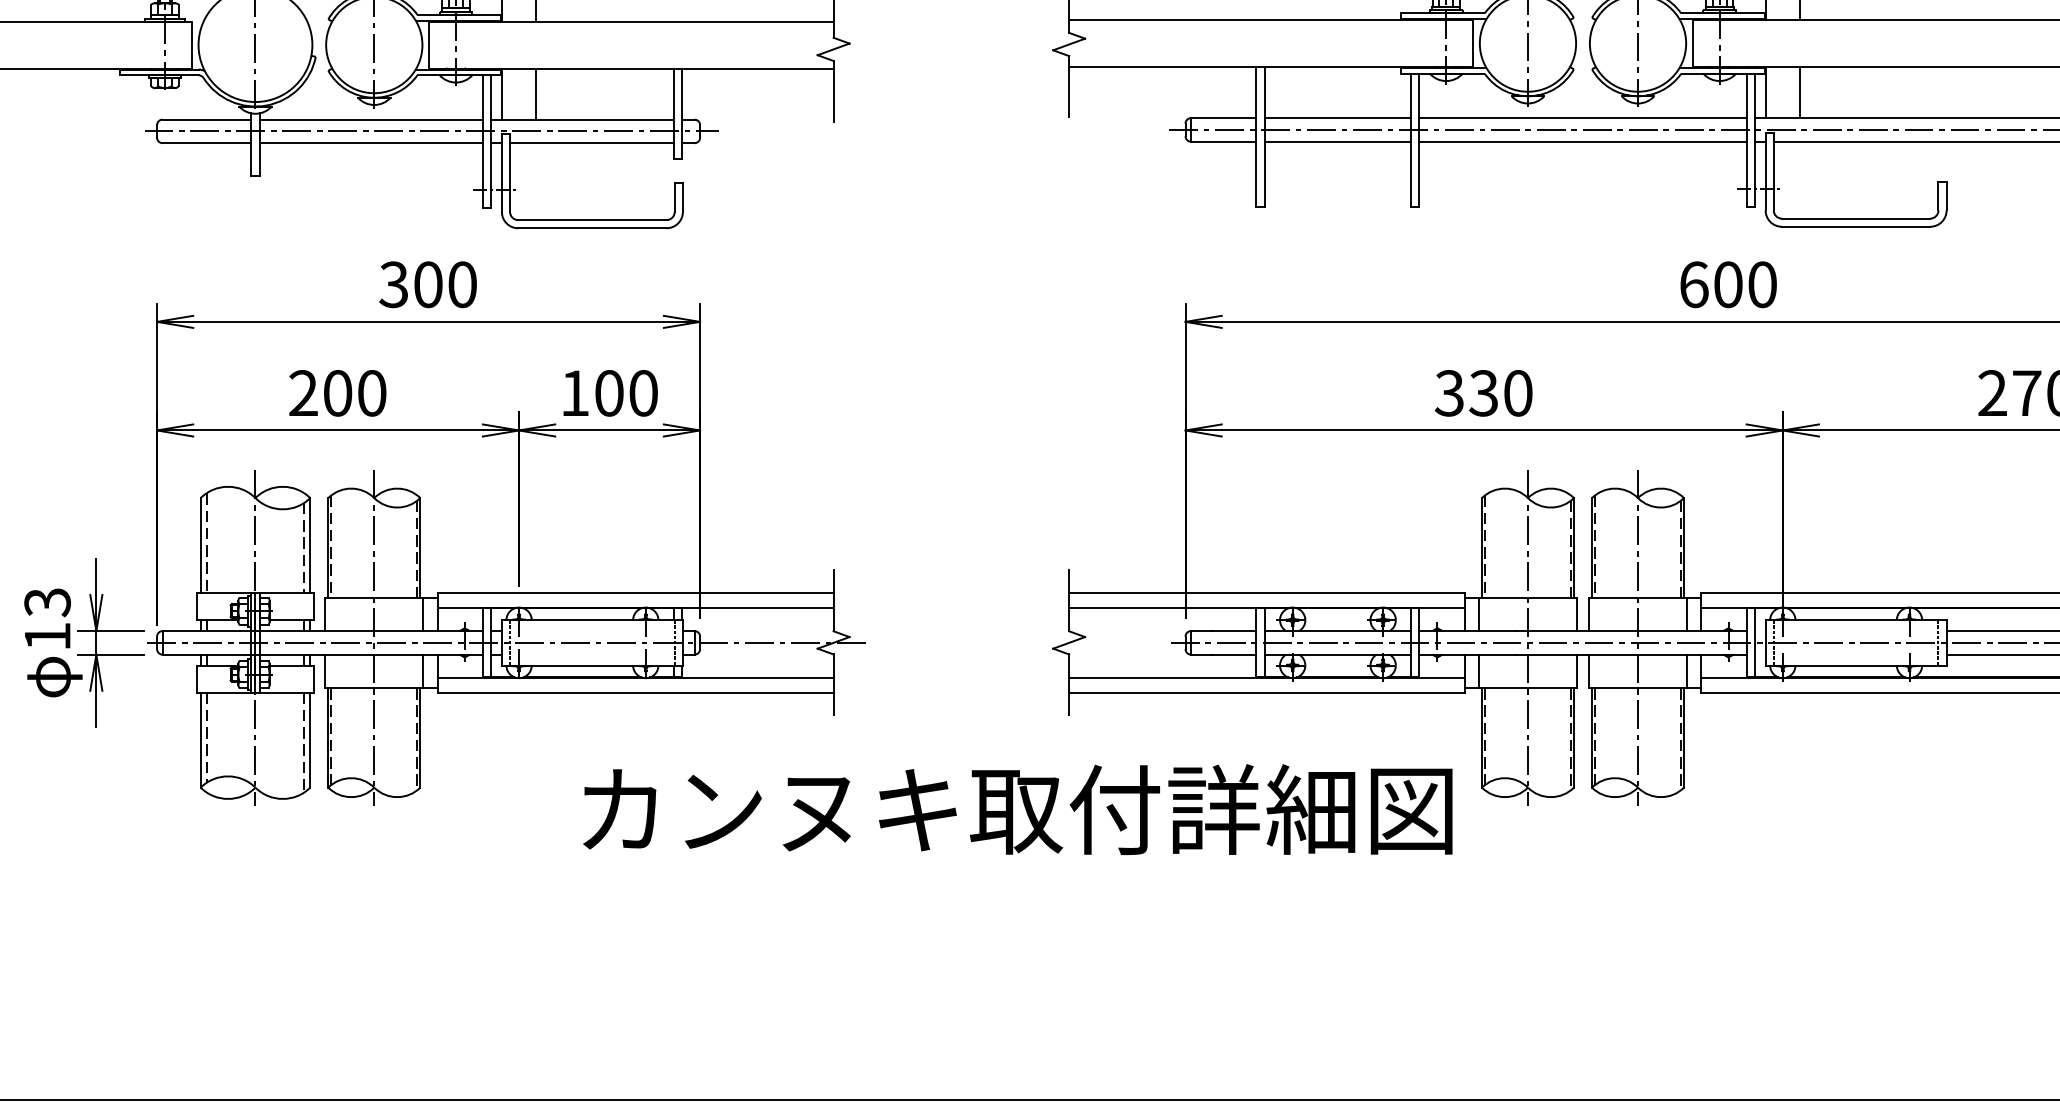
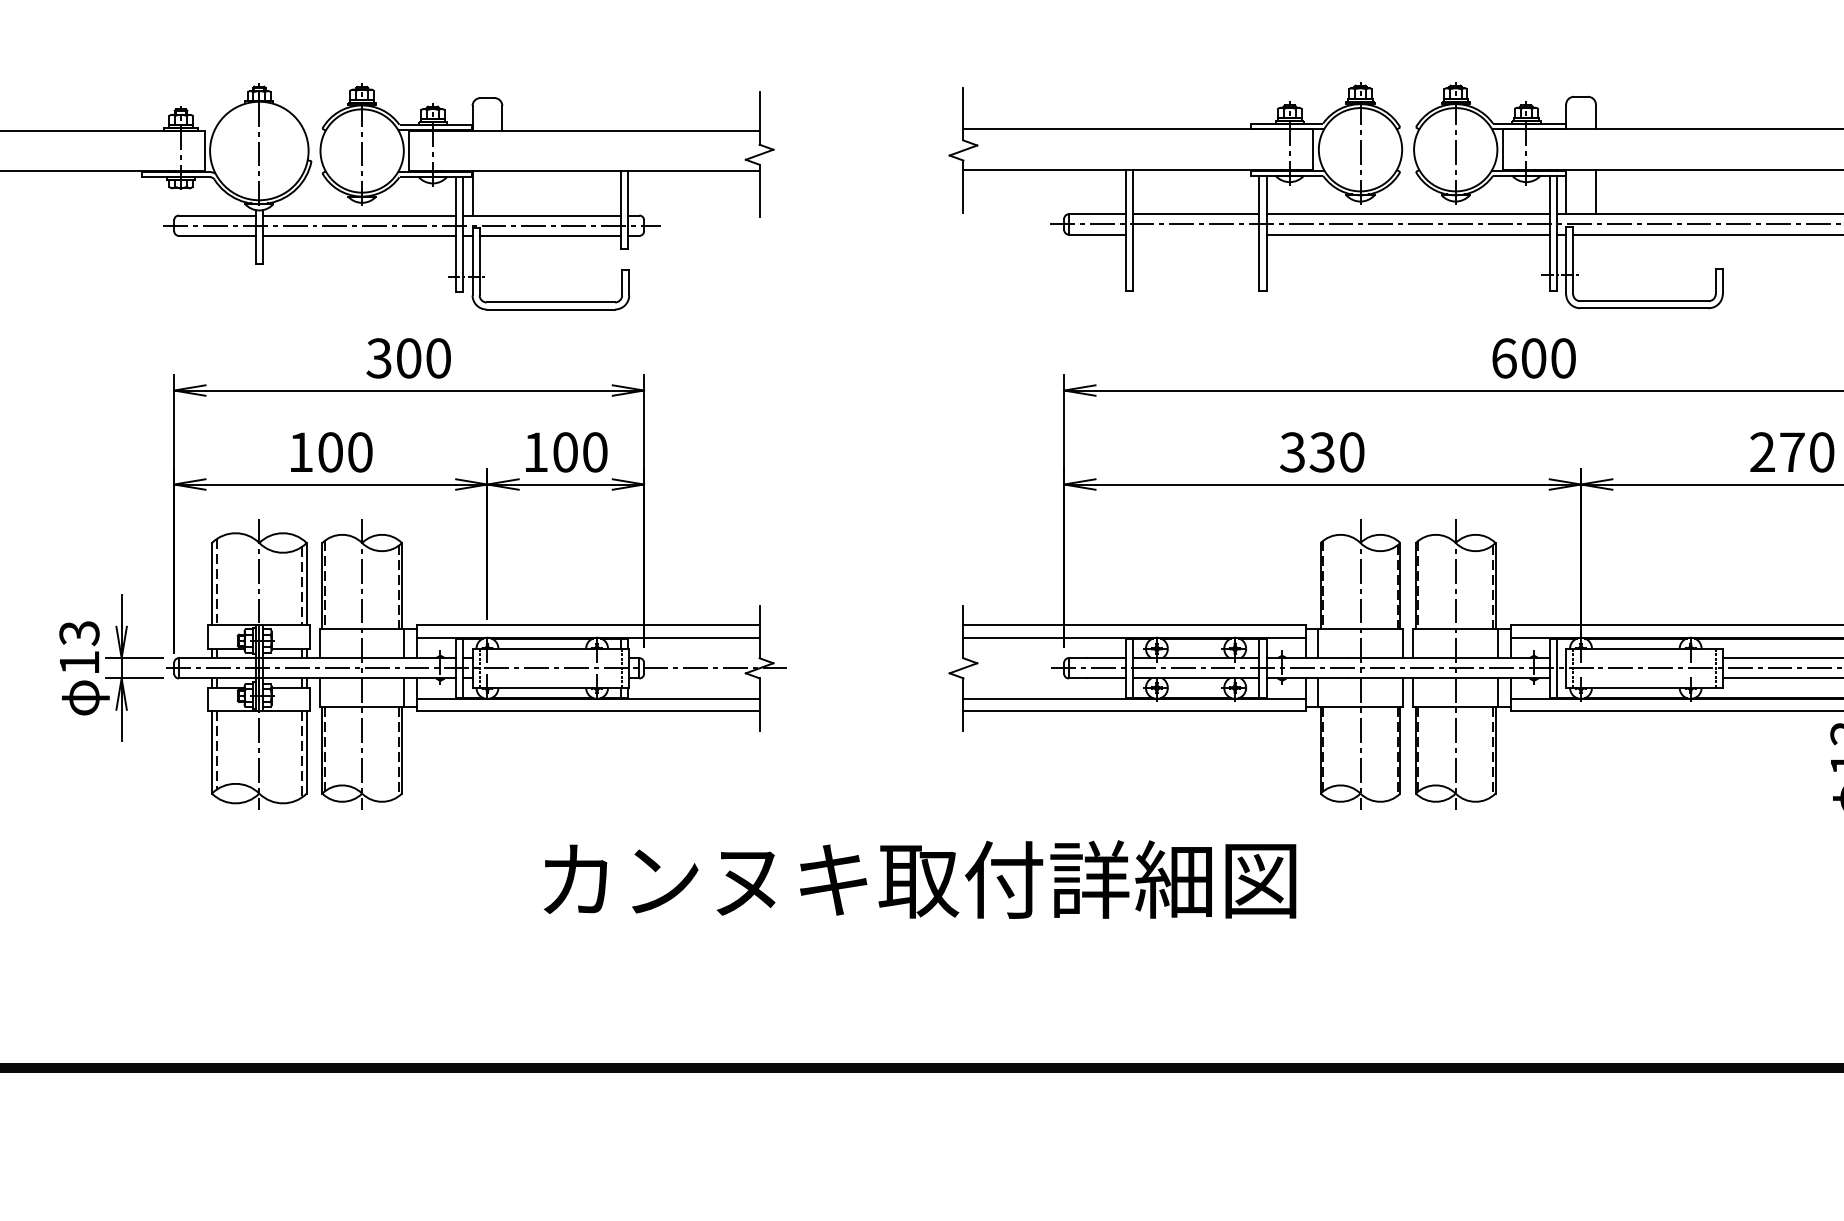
line: (536, 94) -> (502, 193), removed
line: (1337, 141) -> (1195, 234), removed
text: (303, 392) -> (300, 451), 200 -> 100
text: (1018, 809) -> (920, 879), moved

